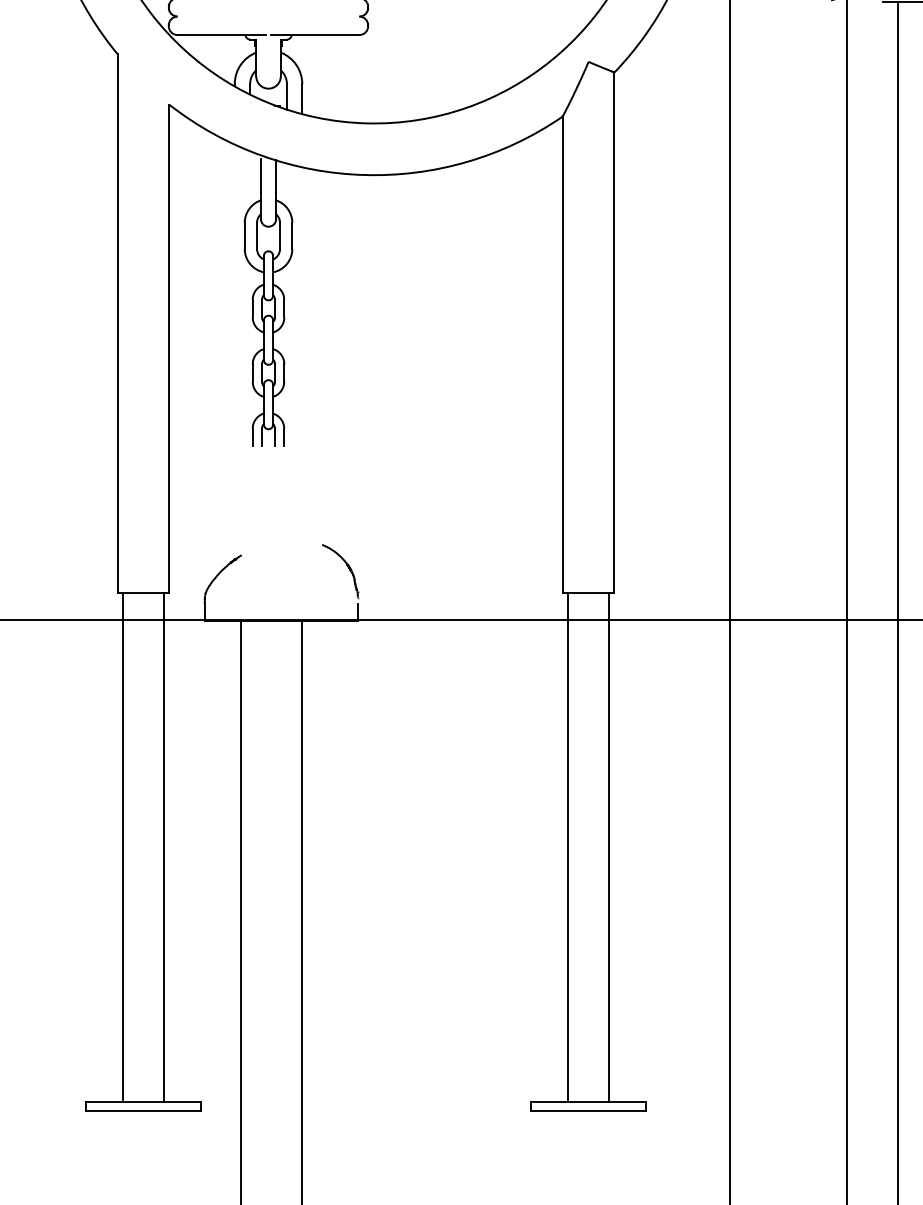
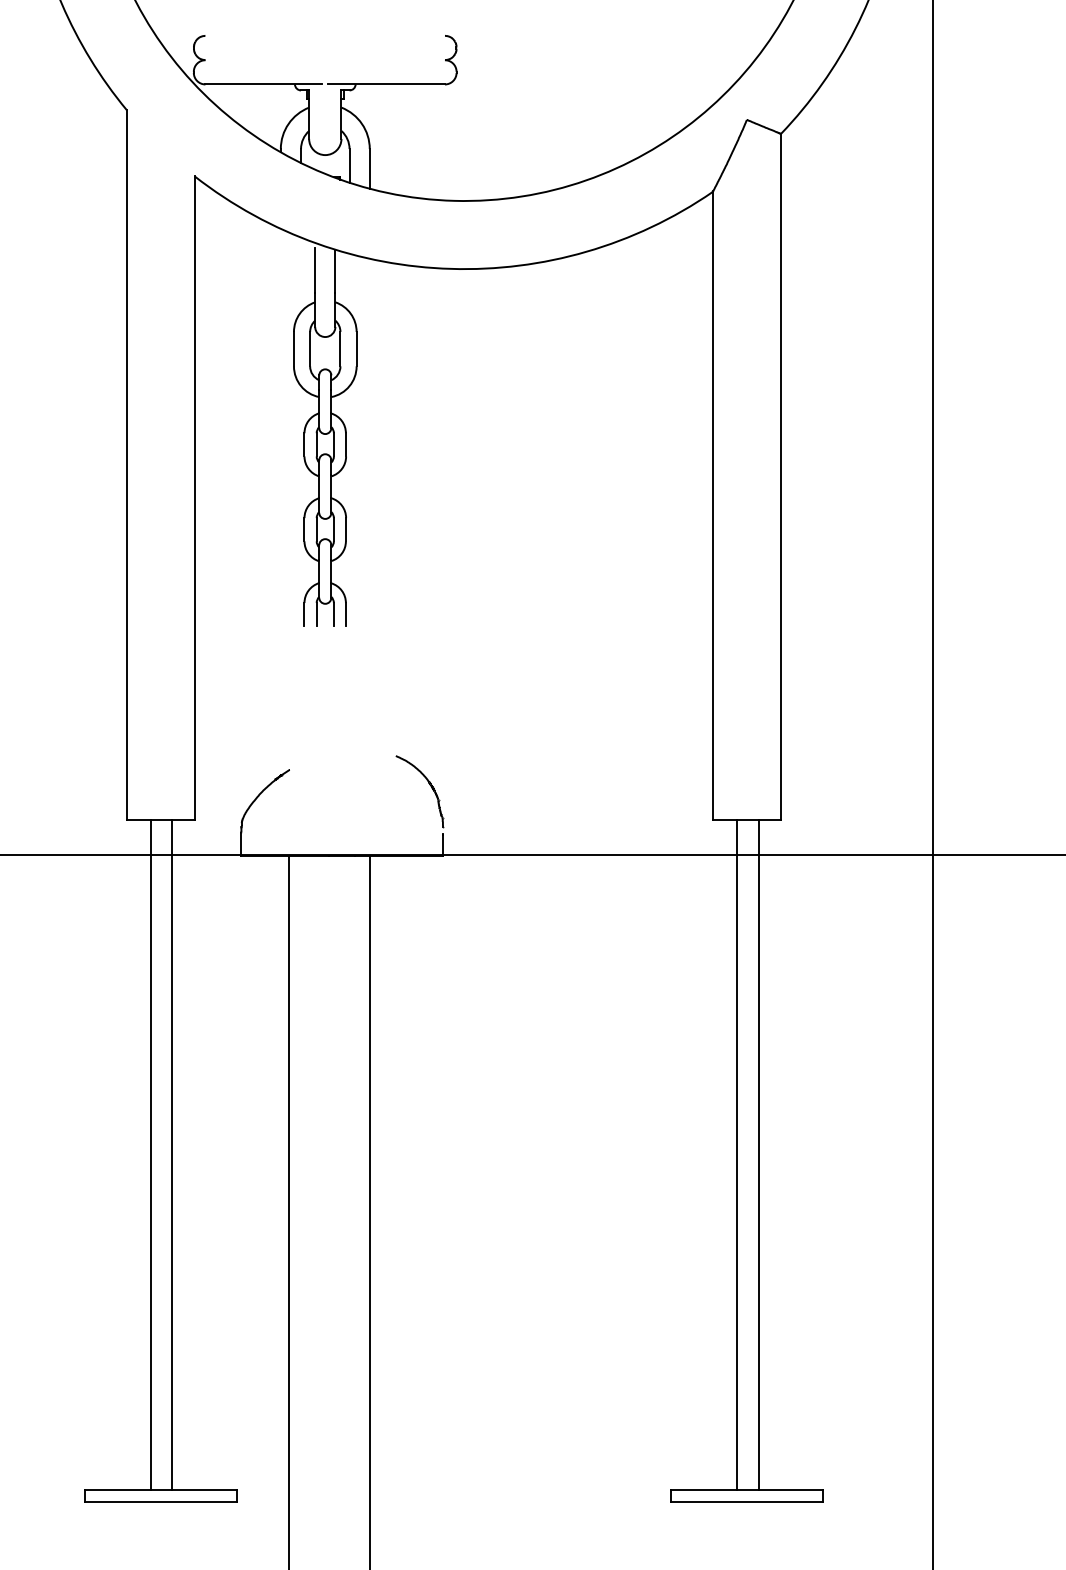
line: (122, 846) -> (171, 1153), moved
line: (164, 846) -> (151, 1153), moved
line: (567, 846) -> (758, 1153), moved
line: (609, 846) -> (737, 1153), moved

